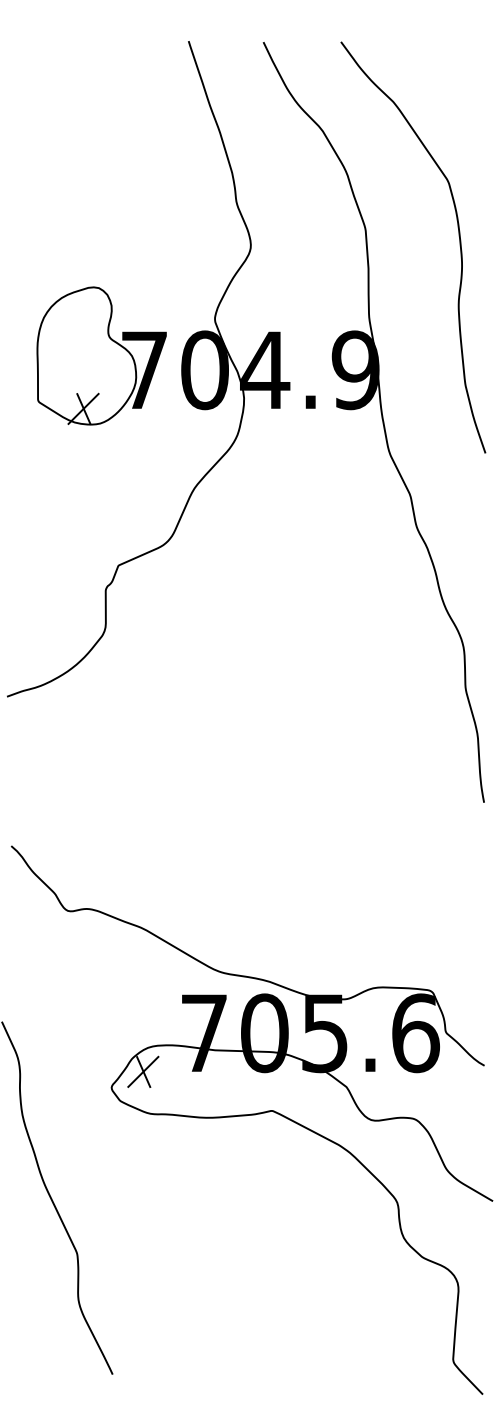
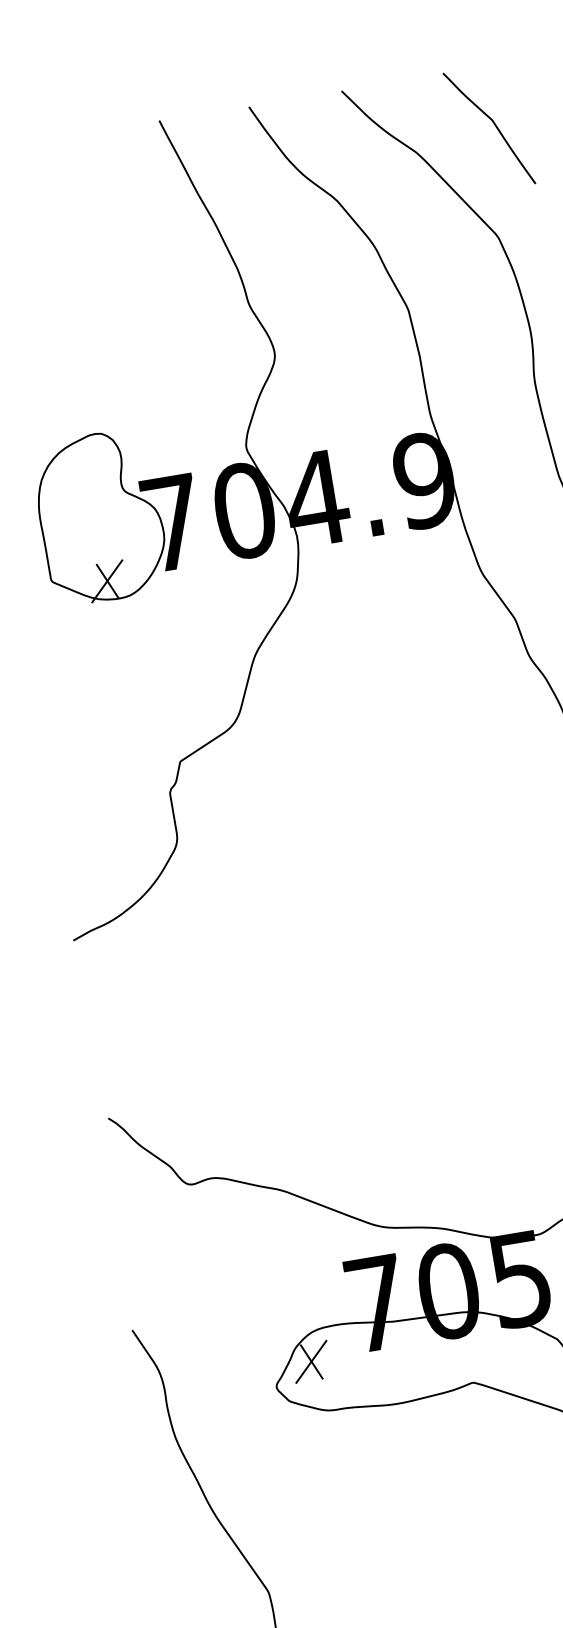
curve: (460, 90) -> (494, 125), added

